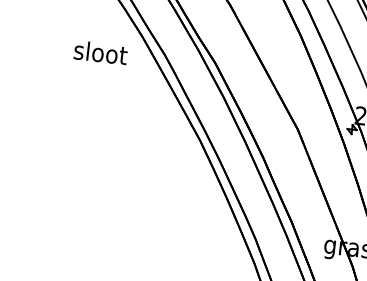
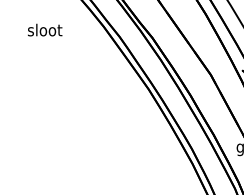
text: (101, 51) -> (45, 29), moved

